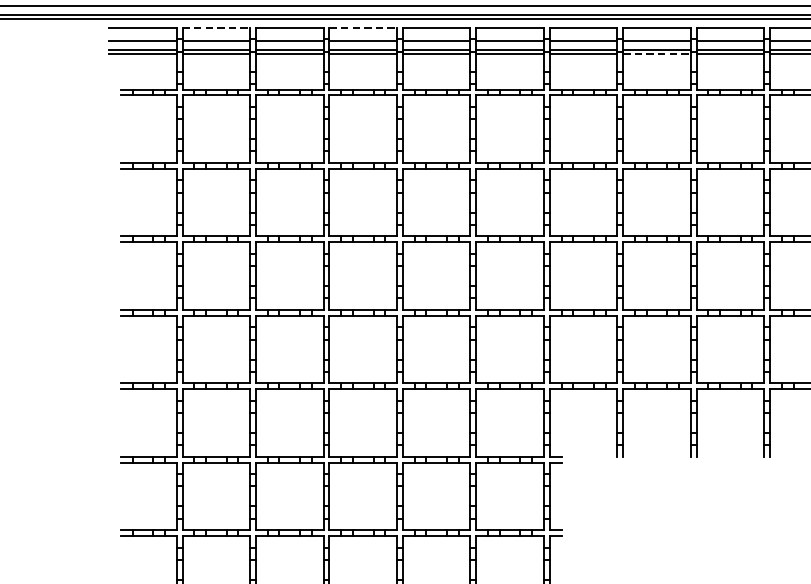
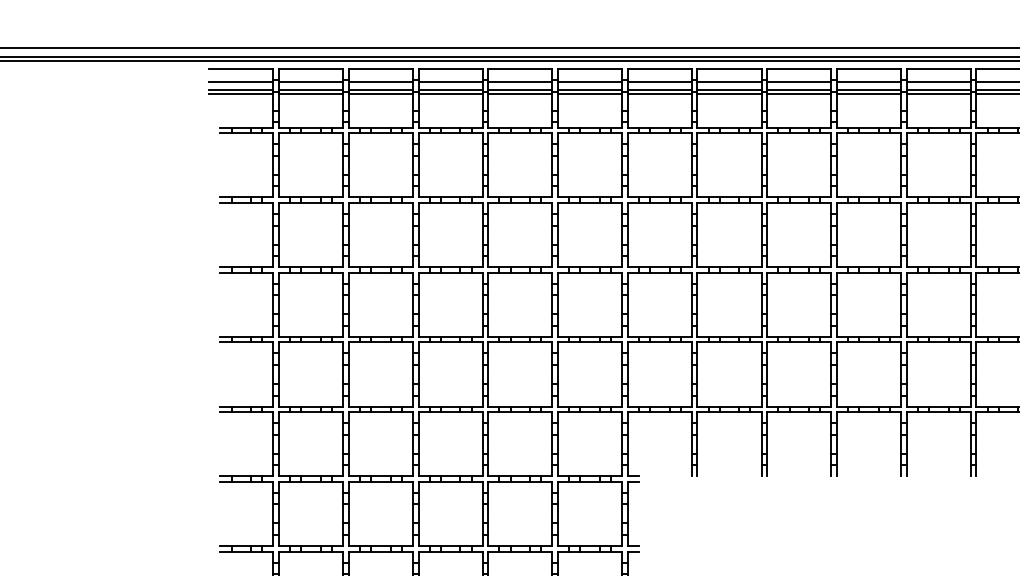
line: (216, 28) -> (311, 69), dashed -> solid
line: (364, 28) -> (451, 69), dashed -> solid
line: (657, 54) -> (730, 94), dashed -> solid

